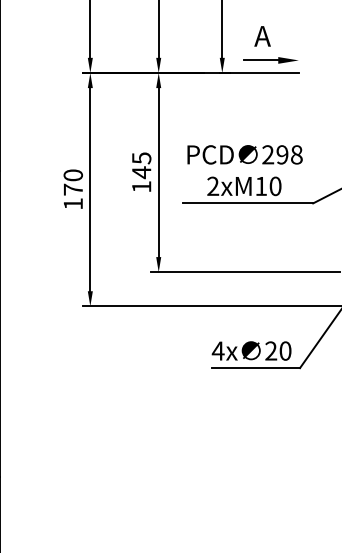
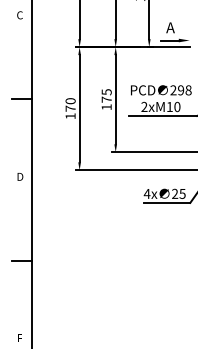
text: (141, 172) -> (106, 99), 145 -> 175
text: (285, 350) -> (182, 193), 20 -> 25

